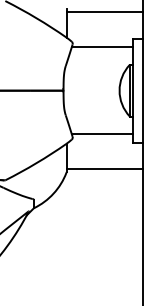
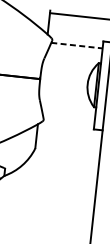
line: (102, 46) -> (77, 45), solid -> dashed
line: (101, 134) -> (68, 119), removed
line: (104, 168) -> (67, 148), removed

